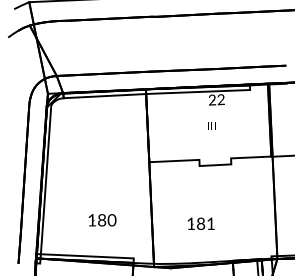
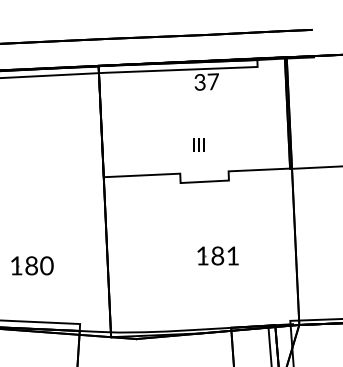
text: (216, 99) -> (206, 81), 22 -> 37
text: (211, 125) -> (198, 144), moved
part: (200, 223) -> (217, 255), moved

